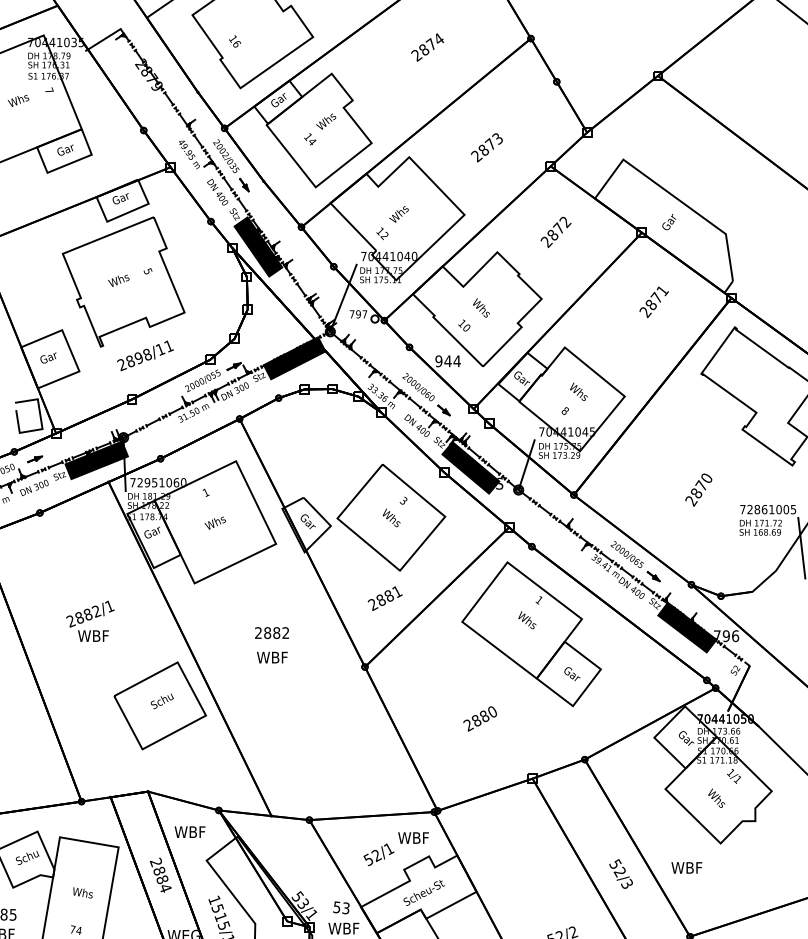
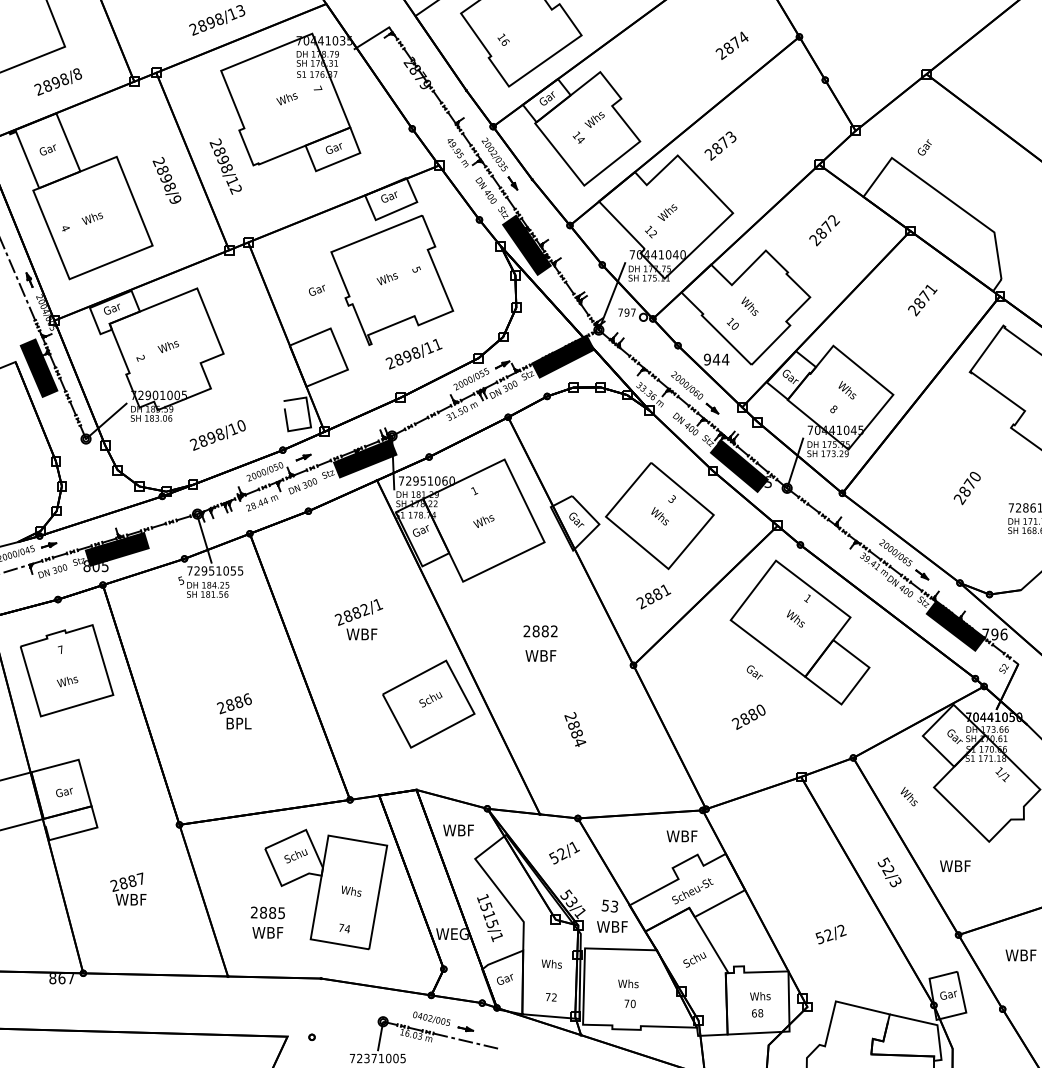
text: (426, 47) -> (731, 45), moved
text: (486, 147) -> (720, 145), moved
text: (668, 222) -> (924, 147), moved
text: (47, 357) -> (316, 289), moved
text: (571, 674) -> (754, 672), moved
text: (715, 798) -> (908, 796), moved
text: (378, 854) -> (564, 852), moved
text: (160, 875) -> (575, 729), moved

